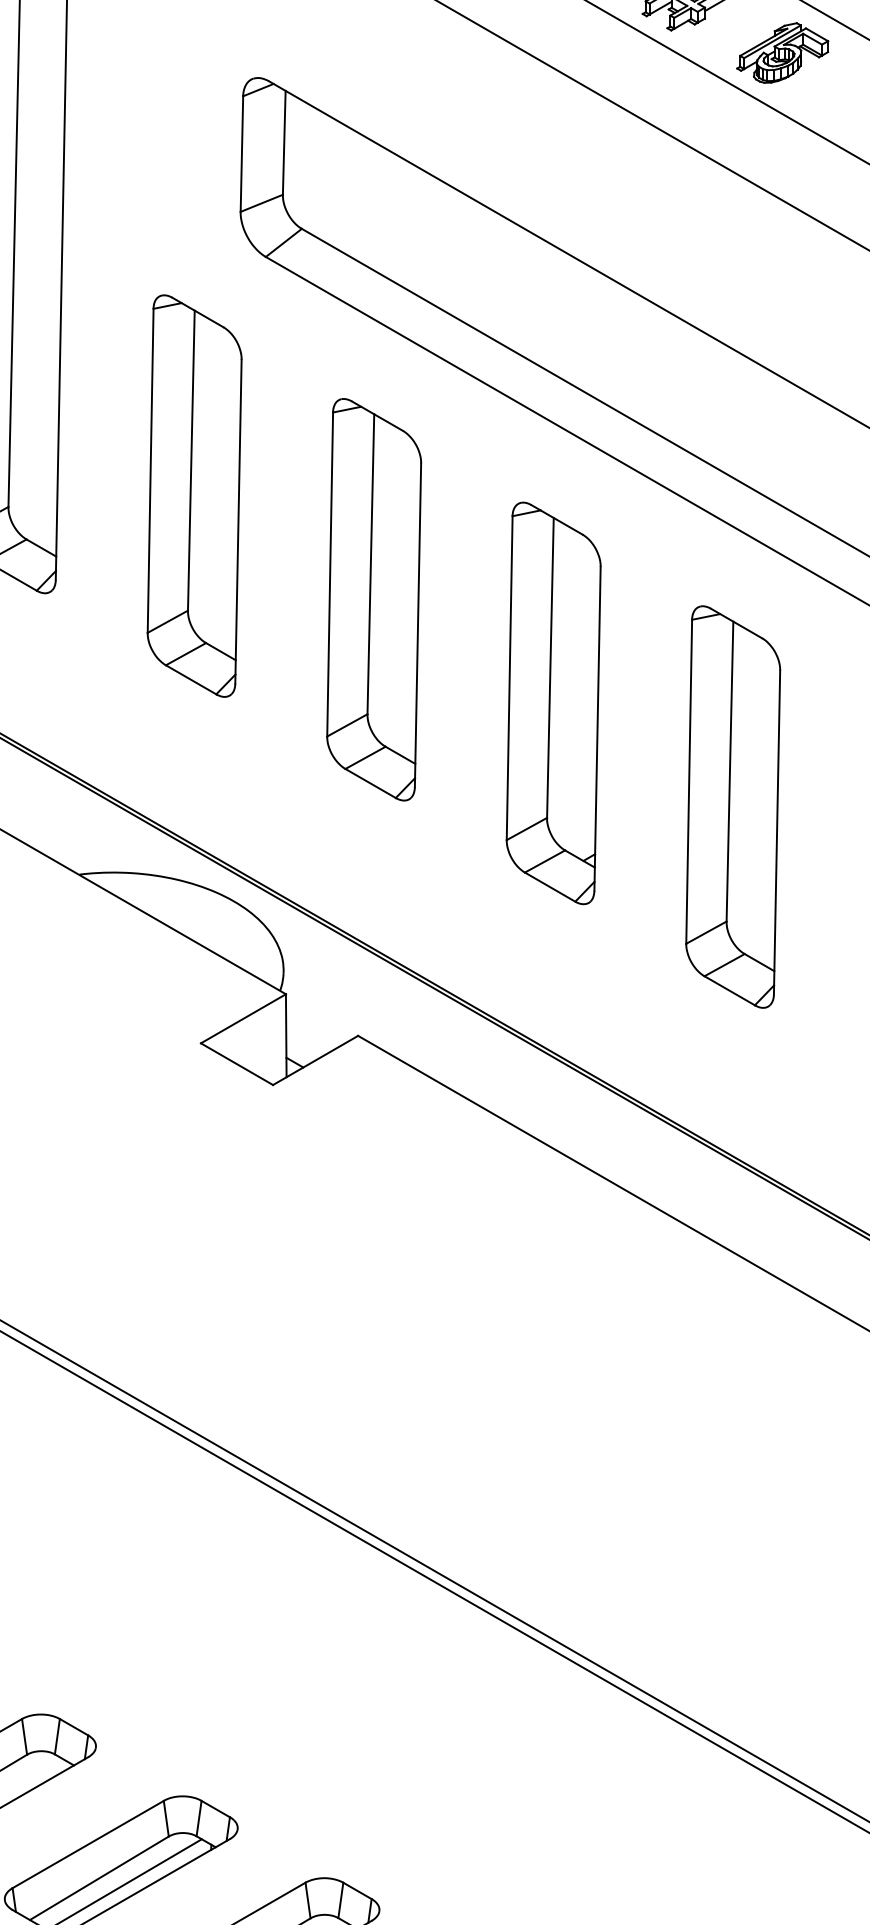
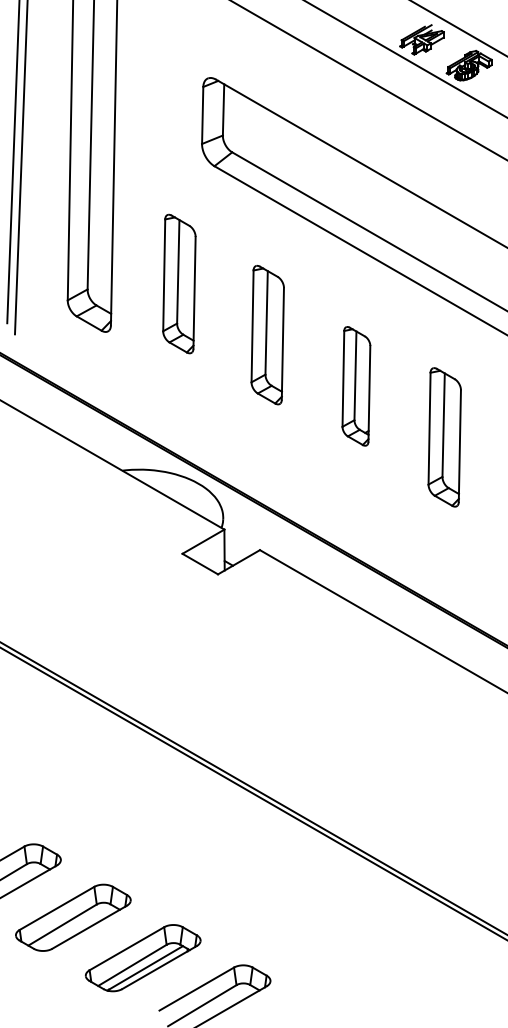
part: (194, 494) -> (179, 283), size x0.7
part: (373, 598) -> (267, 334), size x0.7
part: (553, 703) -> (356, 386), size x0.6
part: (732, 807) -> (444, 437), size x0.7

